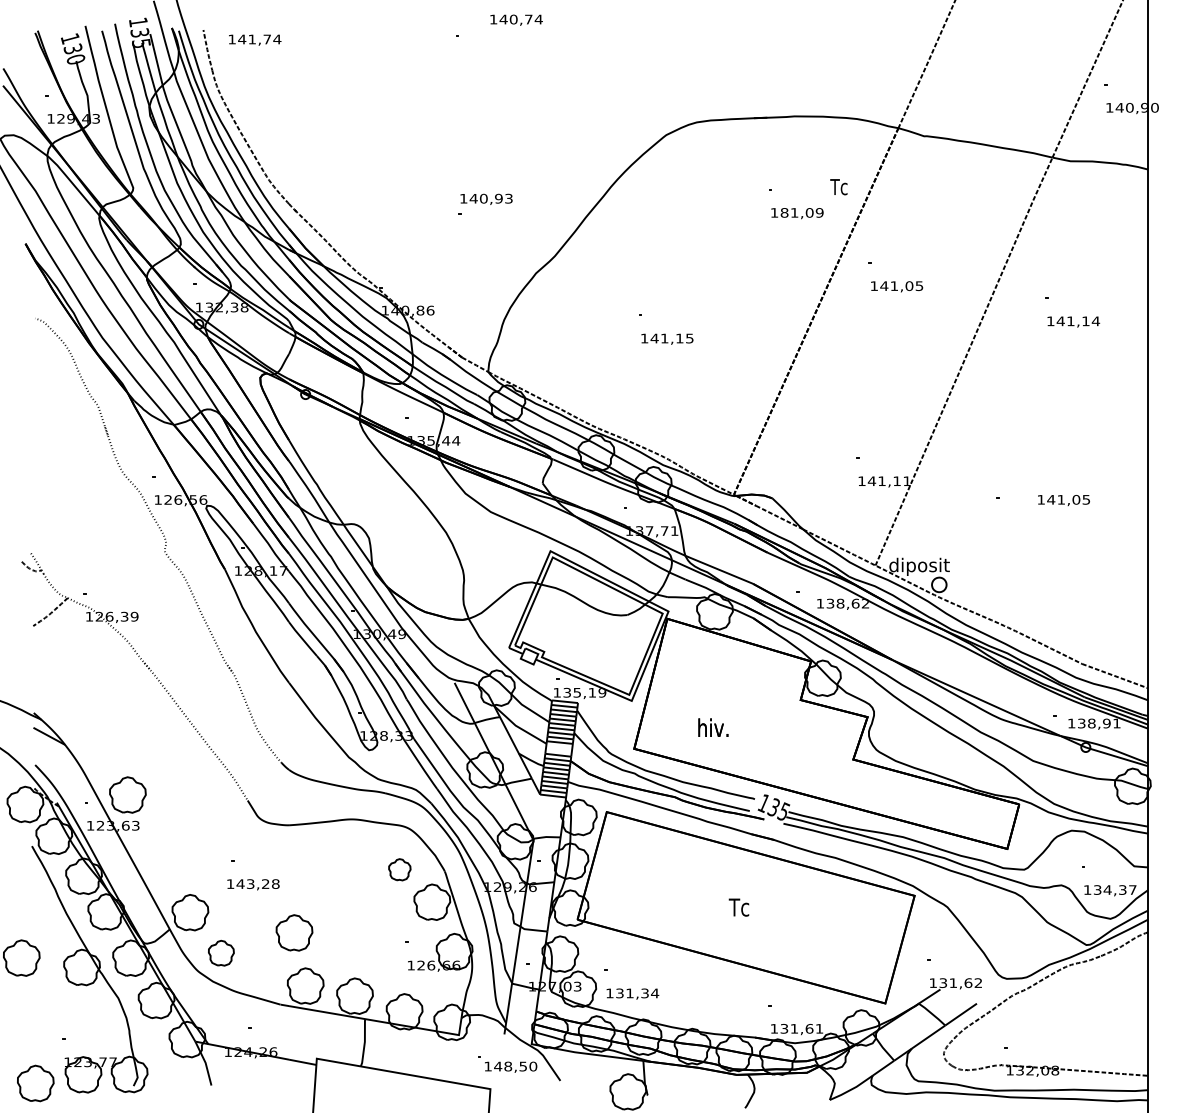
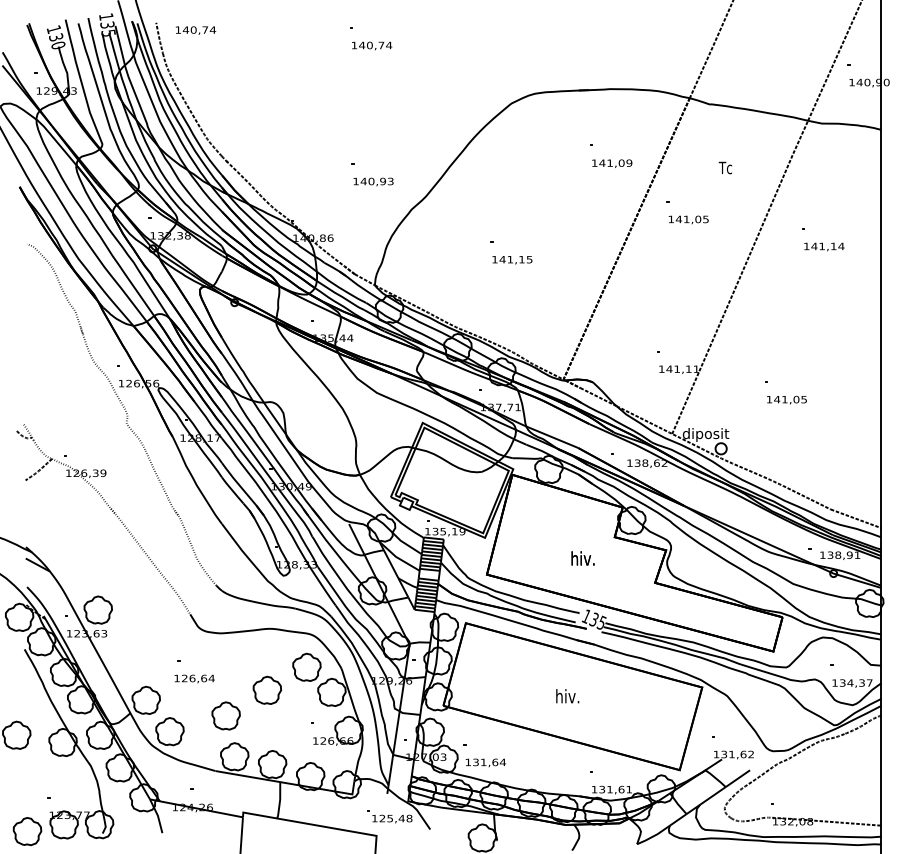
text: (516, 19) -> (372, 45), moved
text: (252, 39) -> (193, 30), 141,74 -> 140,74
text: (838, 187) -> (725, 168), moved
text: (486, 198) -> (373, 181), moved
text: (784, 212) -> (602, 162), 181,09 -> 141,09
text: (1063, 500) -> (786, 400), moved
text: (713, 727) -> (583, 558), moved
part: (399, 869) -> (306, 667), size x1.67
text: (257, 883) -> (197, 678), 143,28 -> 126,64
part: (347, 899) -> (266, 690), added
text: (739, 906) -> (567, 695), Tc -> hiv.
part: (221, 952) -> (170, 731), size x1.43
text: (645, 993) -> (495, 762), 131,34 -> 131,64
text: (515, 1066) -> (395, 818), 148,50 -> 125,48

